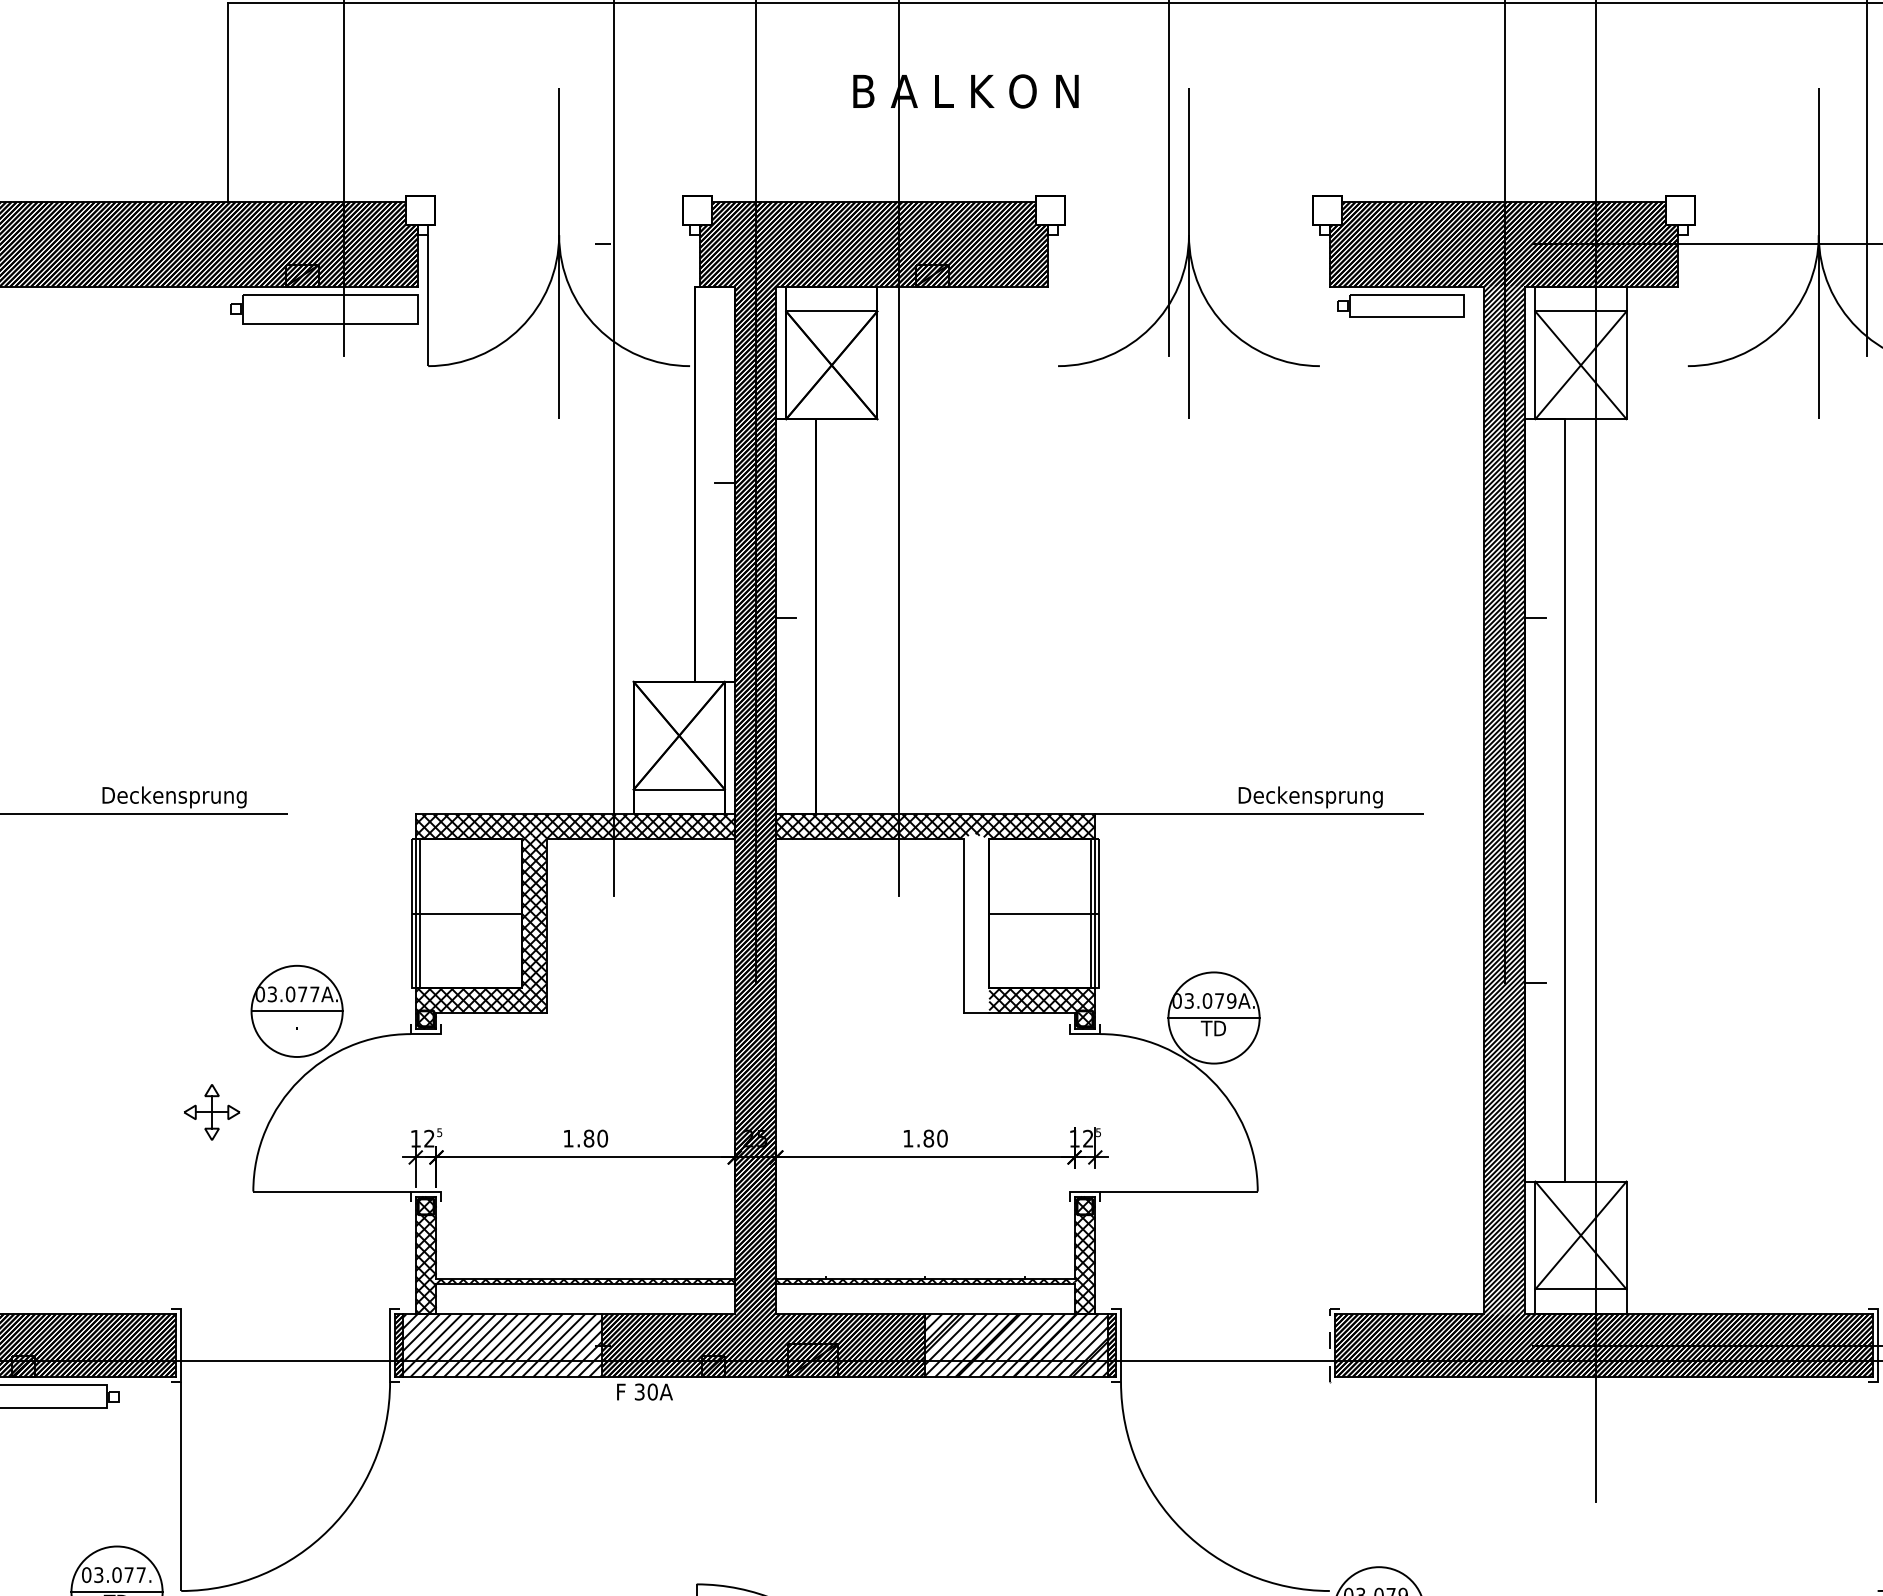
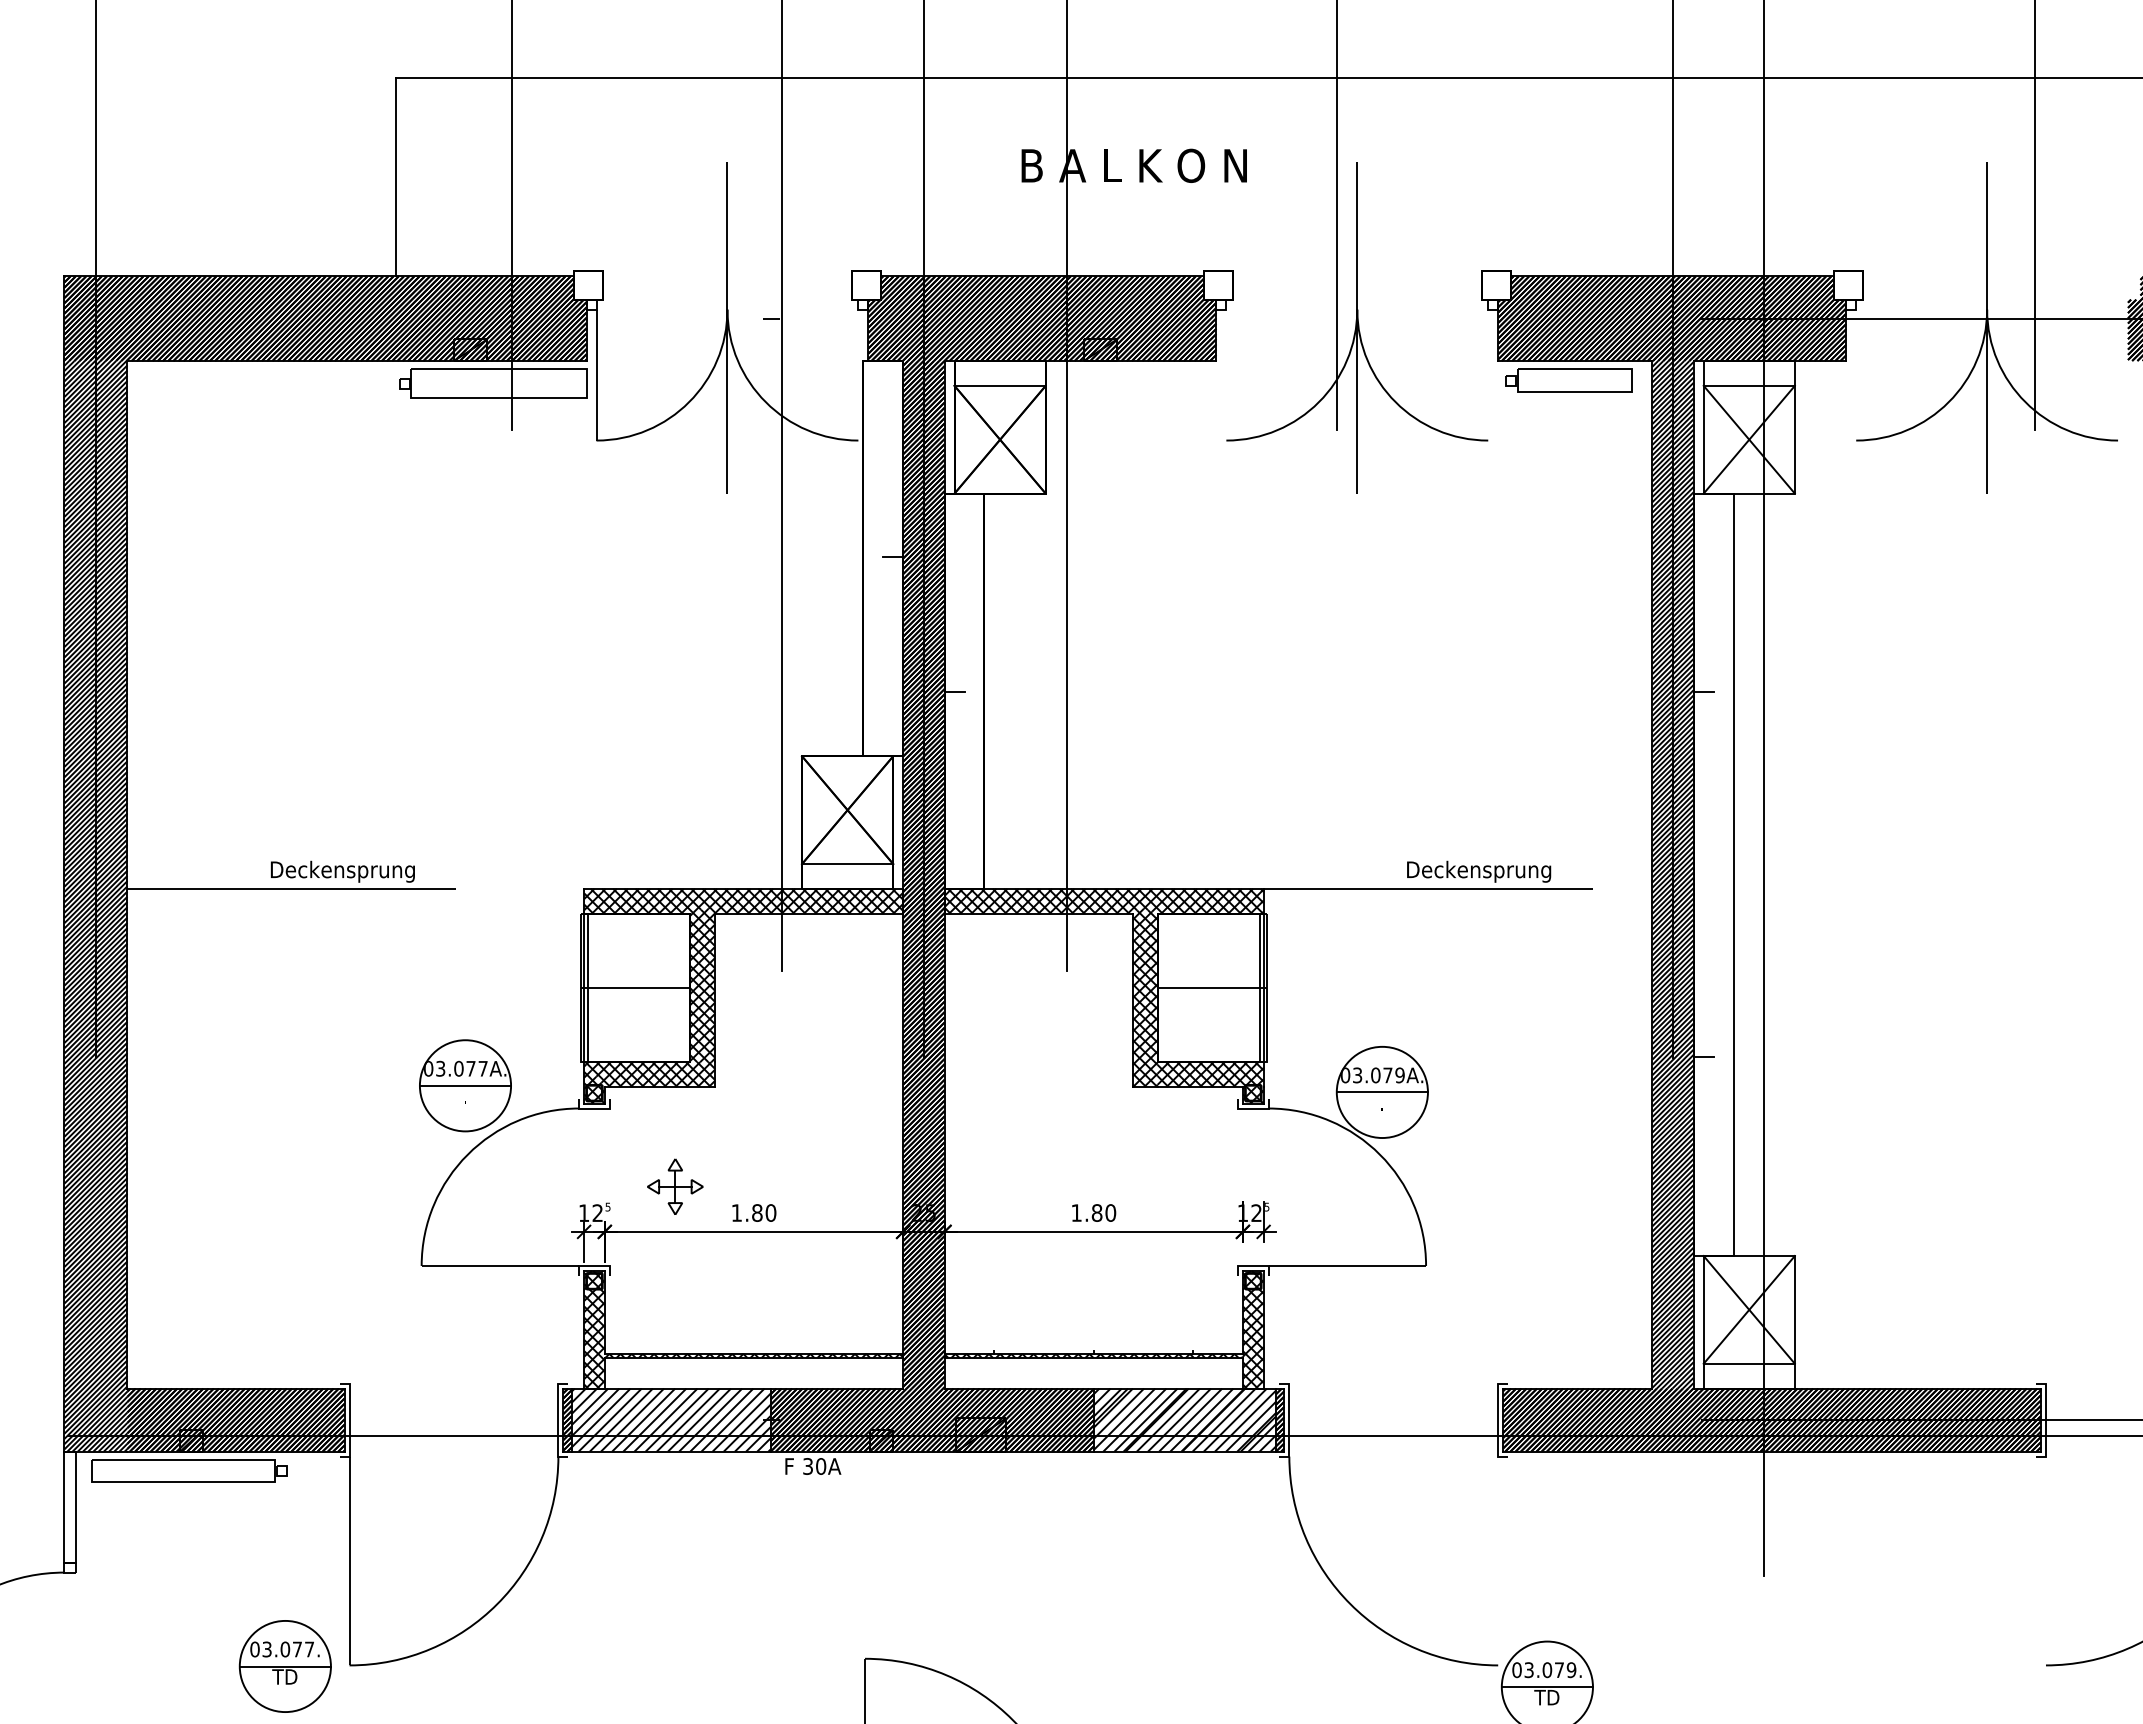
hatch: (976, 923) -> (1144, 997), added
text: (1213, 1028) -> (1381, 1102), TD -> .
part: (212, 1112) -> (675, 1186), moved
line: (1330, 1346) -> (1498, 1420), dashed -> solid

